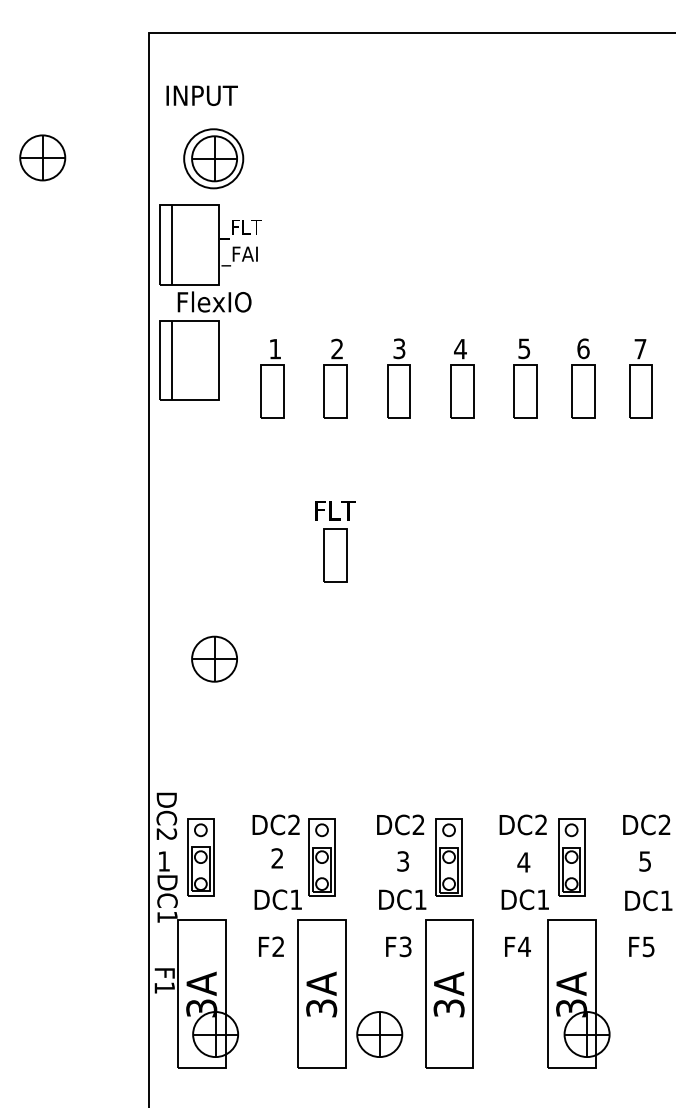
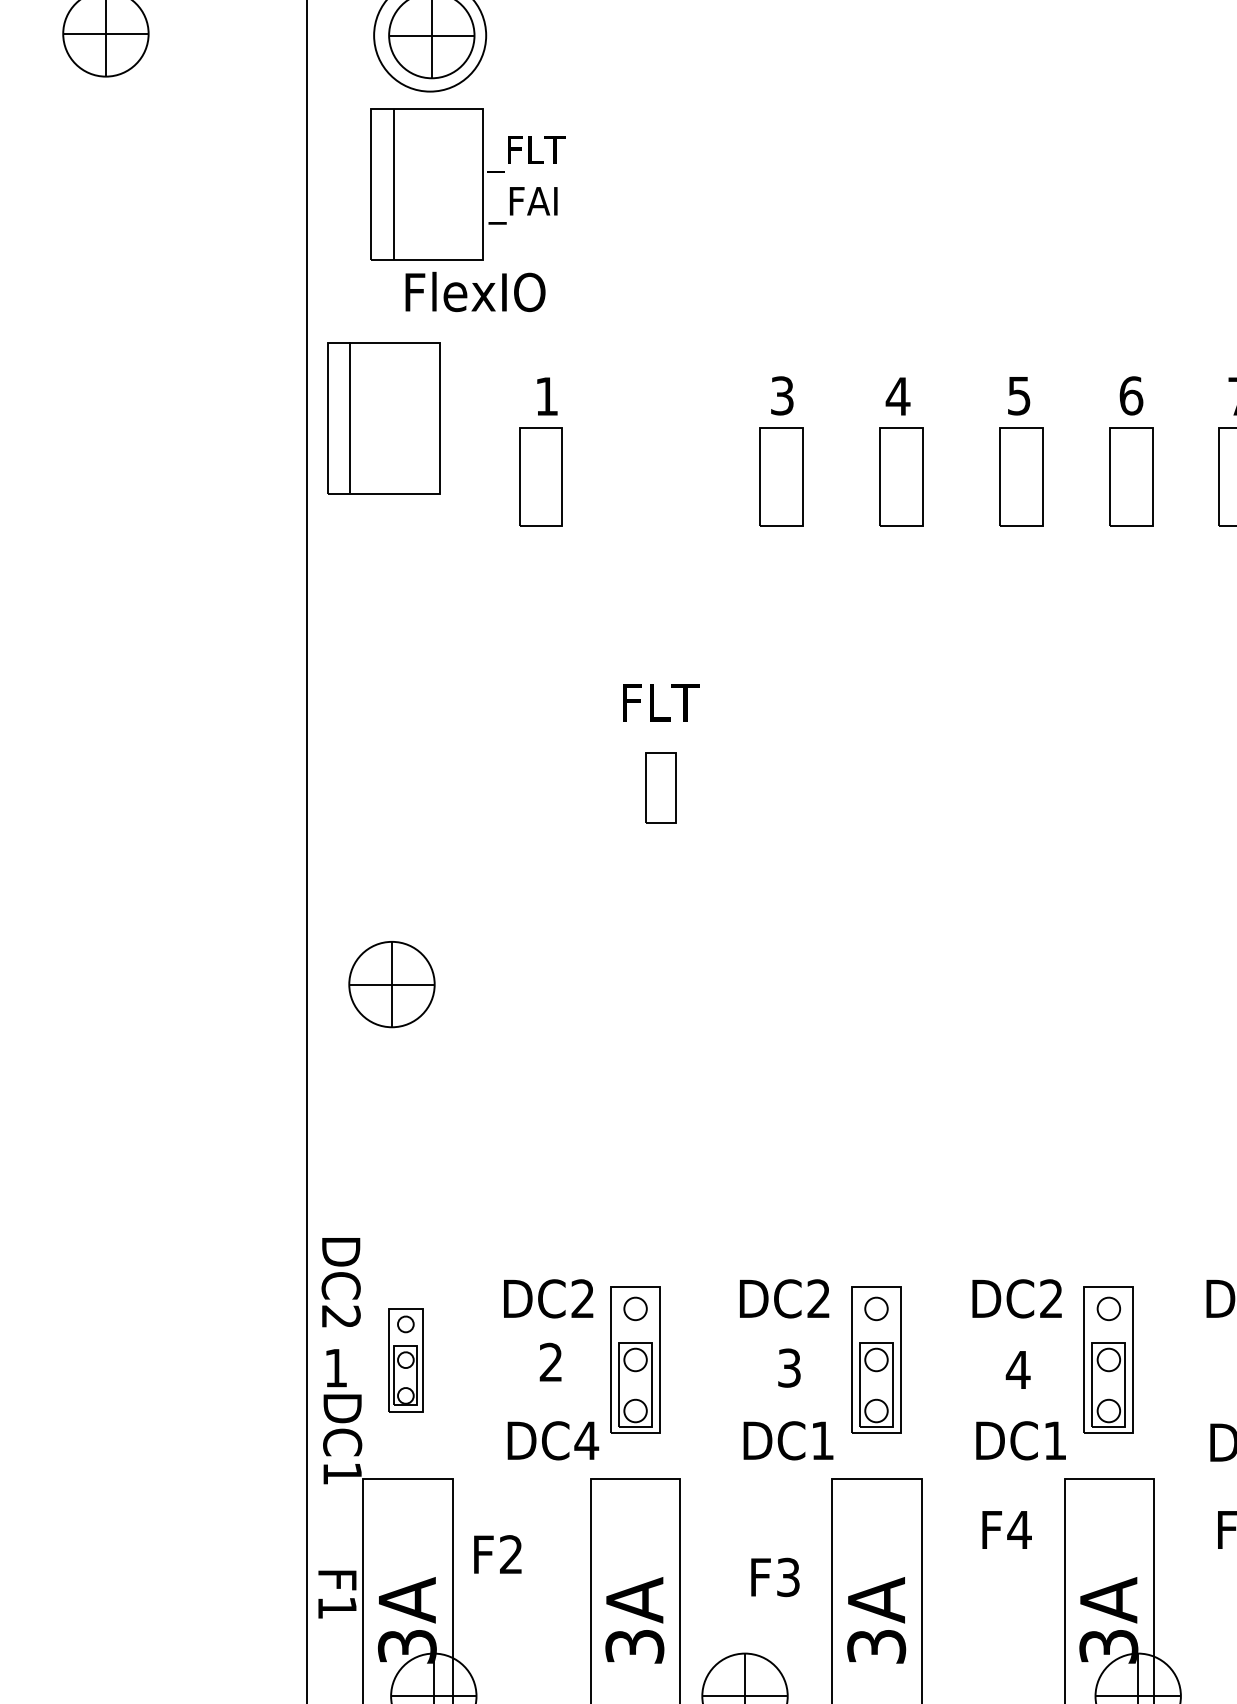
part: (210, 258) -> (467, 209), moved
part: (335, 378) -> (661, 452), removed
part: (335, 555) -> (661, 787), size x0.7
part: (214, 658) -> (391, 983), moved
part: (200, 857) -> (405, 1360), size x0.7
text: (295, 899) -> (585, 1440), DC1 -> DC4
text: (271, 946) -> (498, 1554), moved
text: (398, 946) -> (774, 1576), moved

